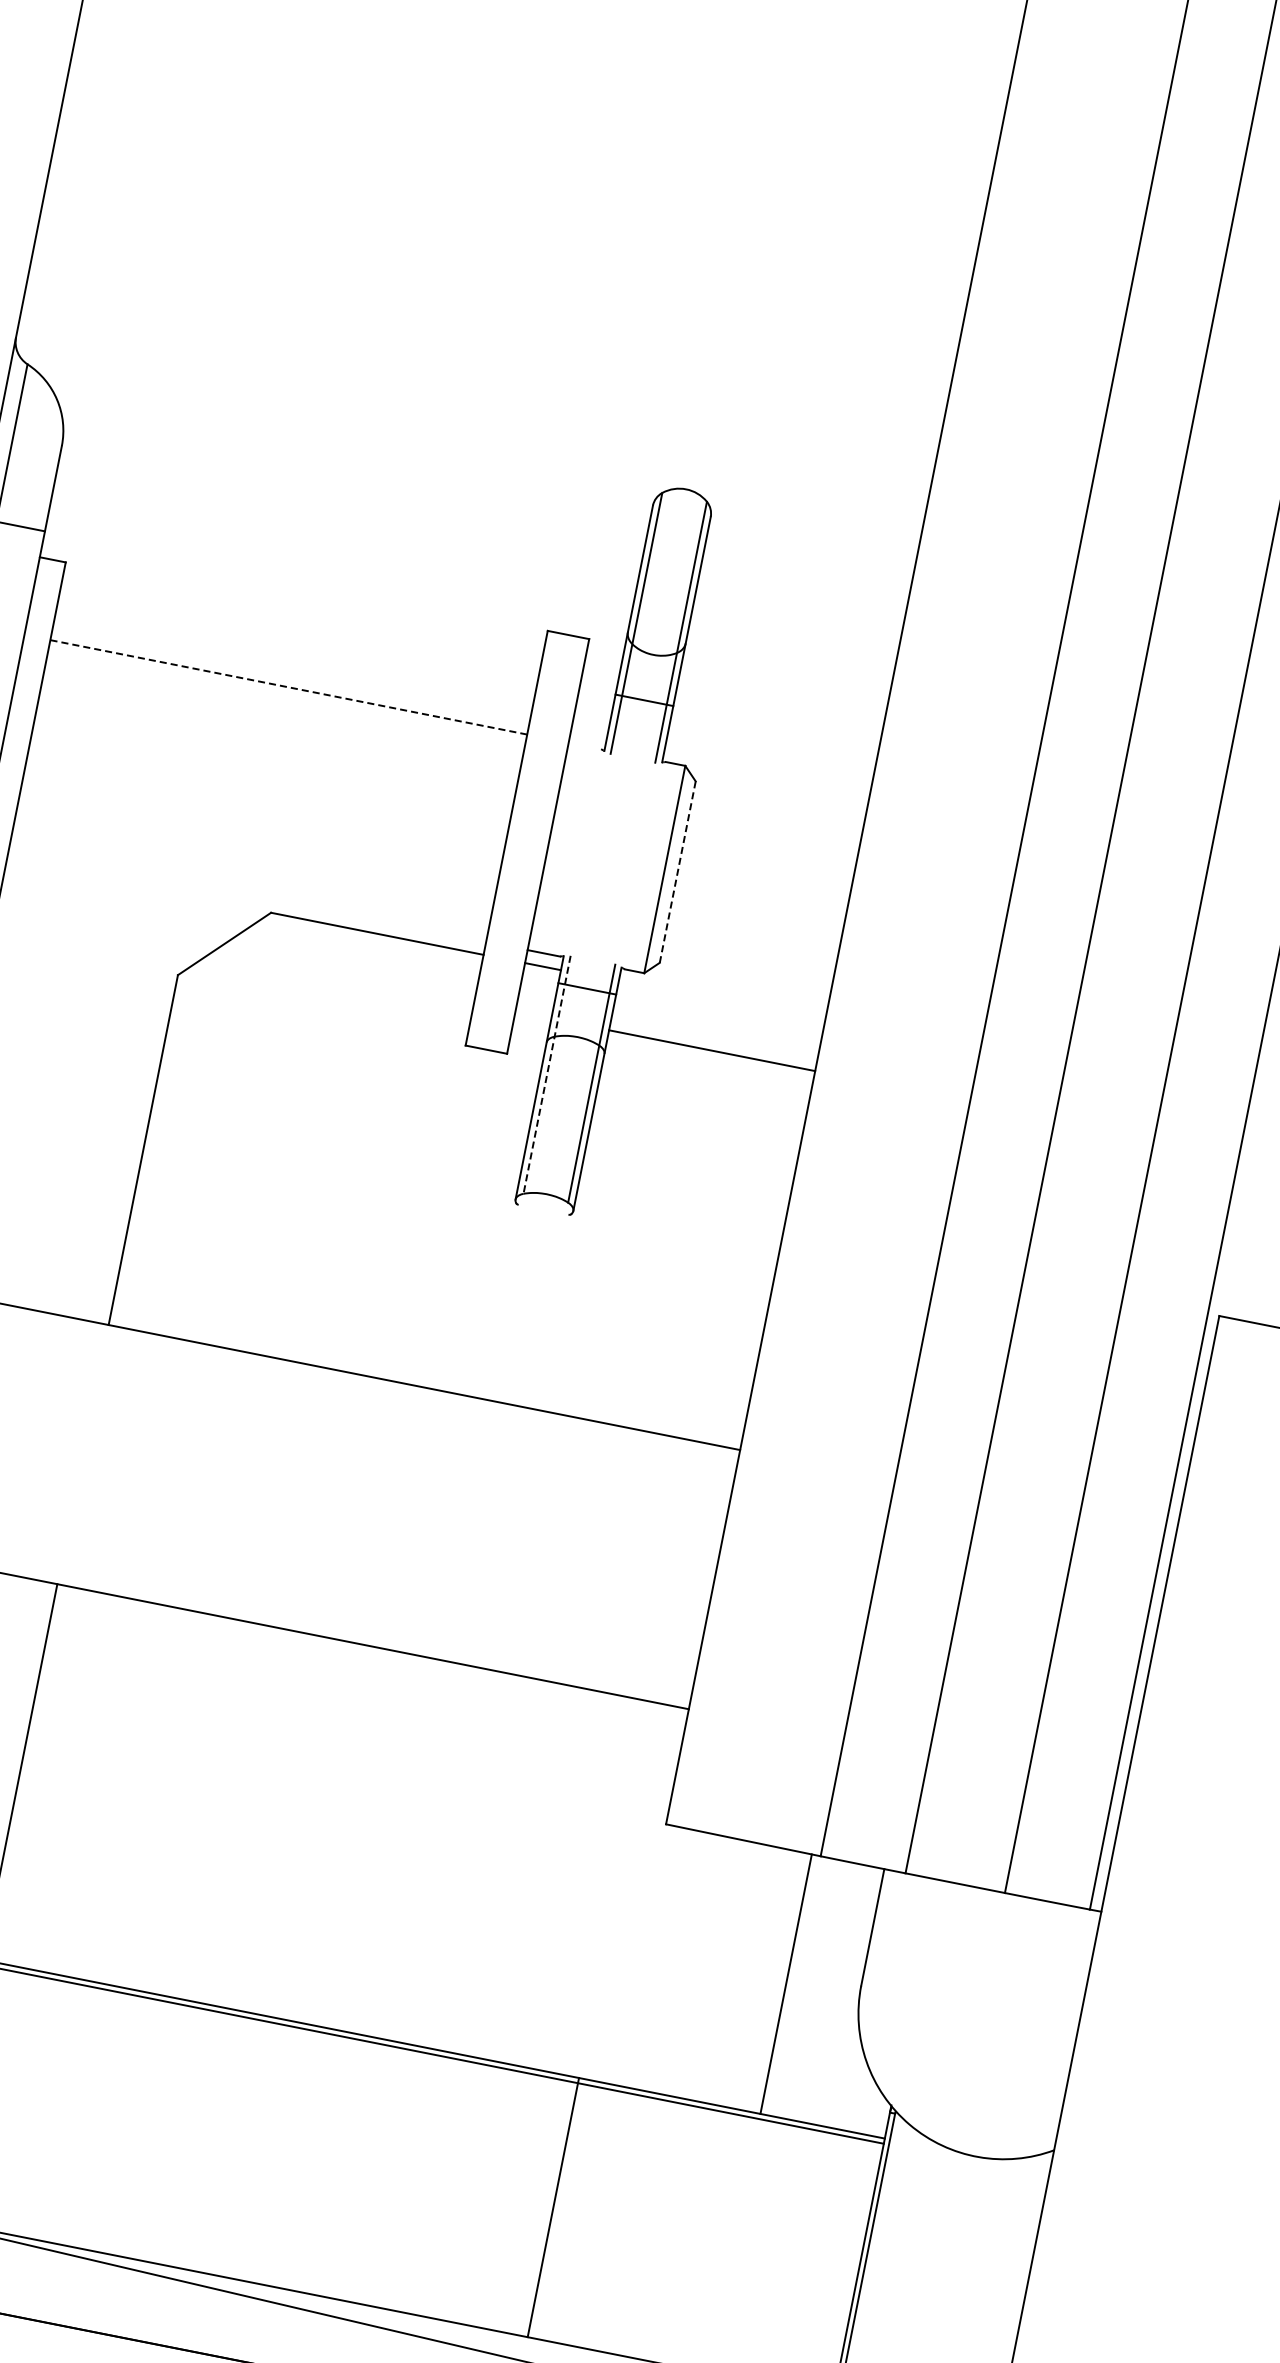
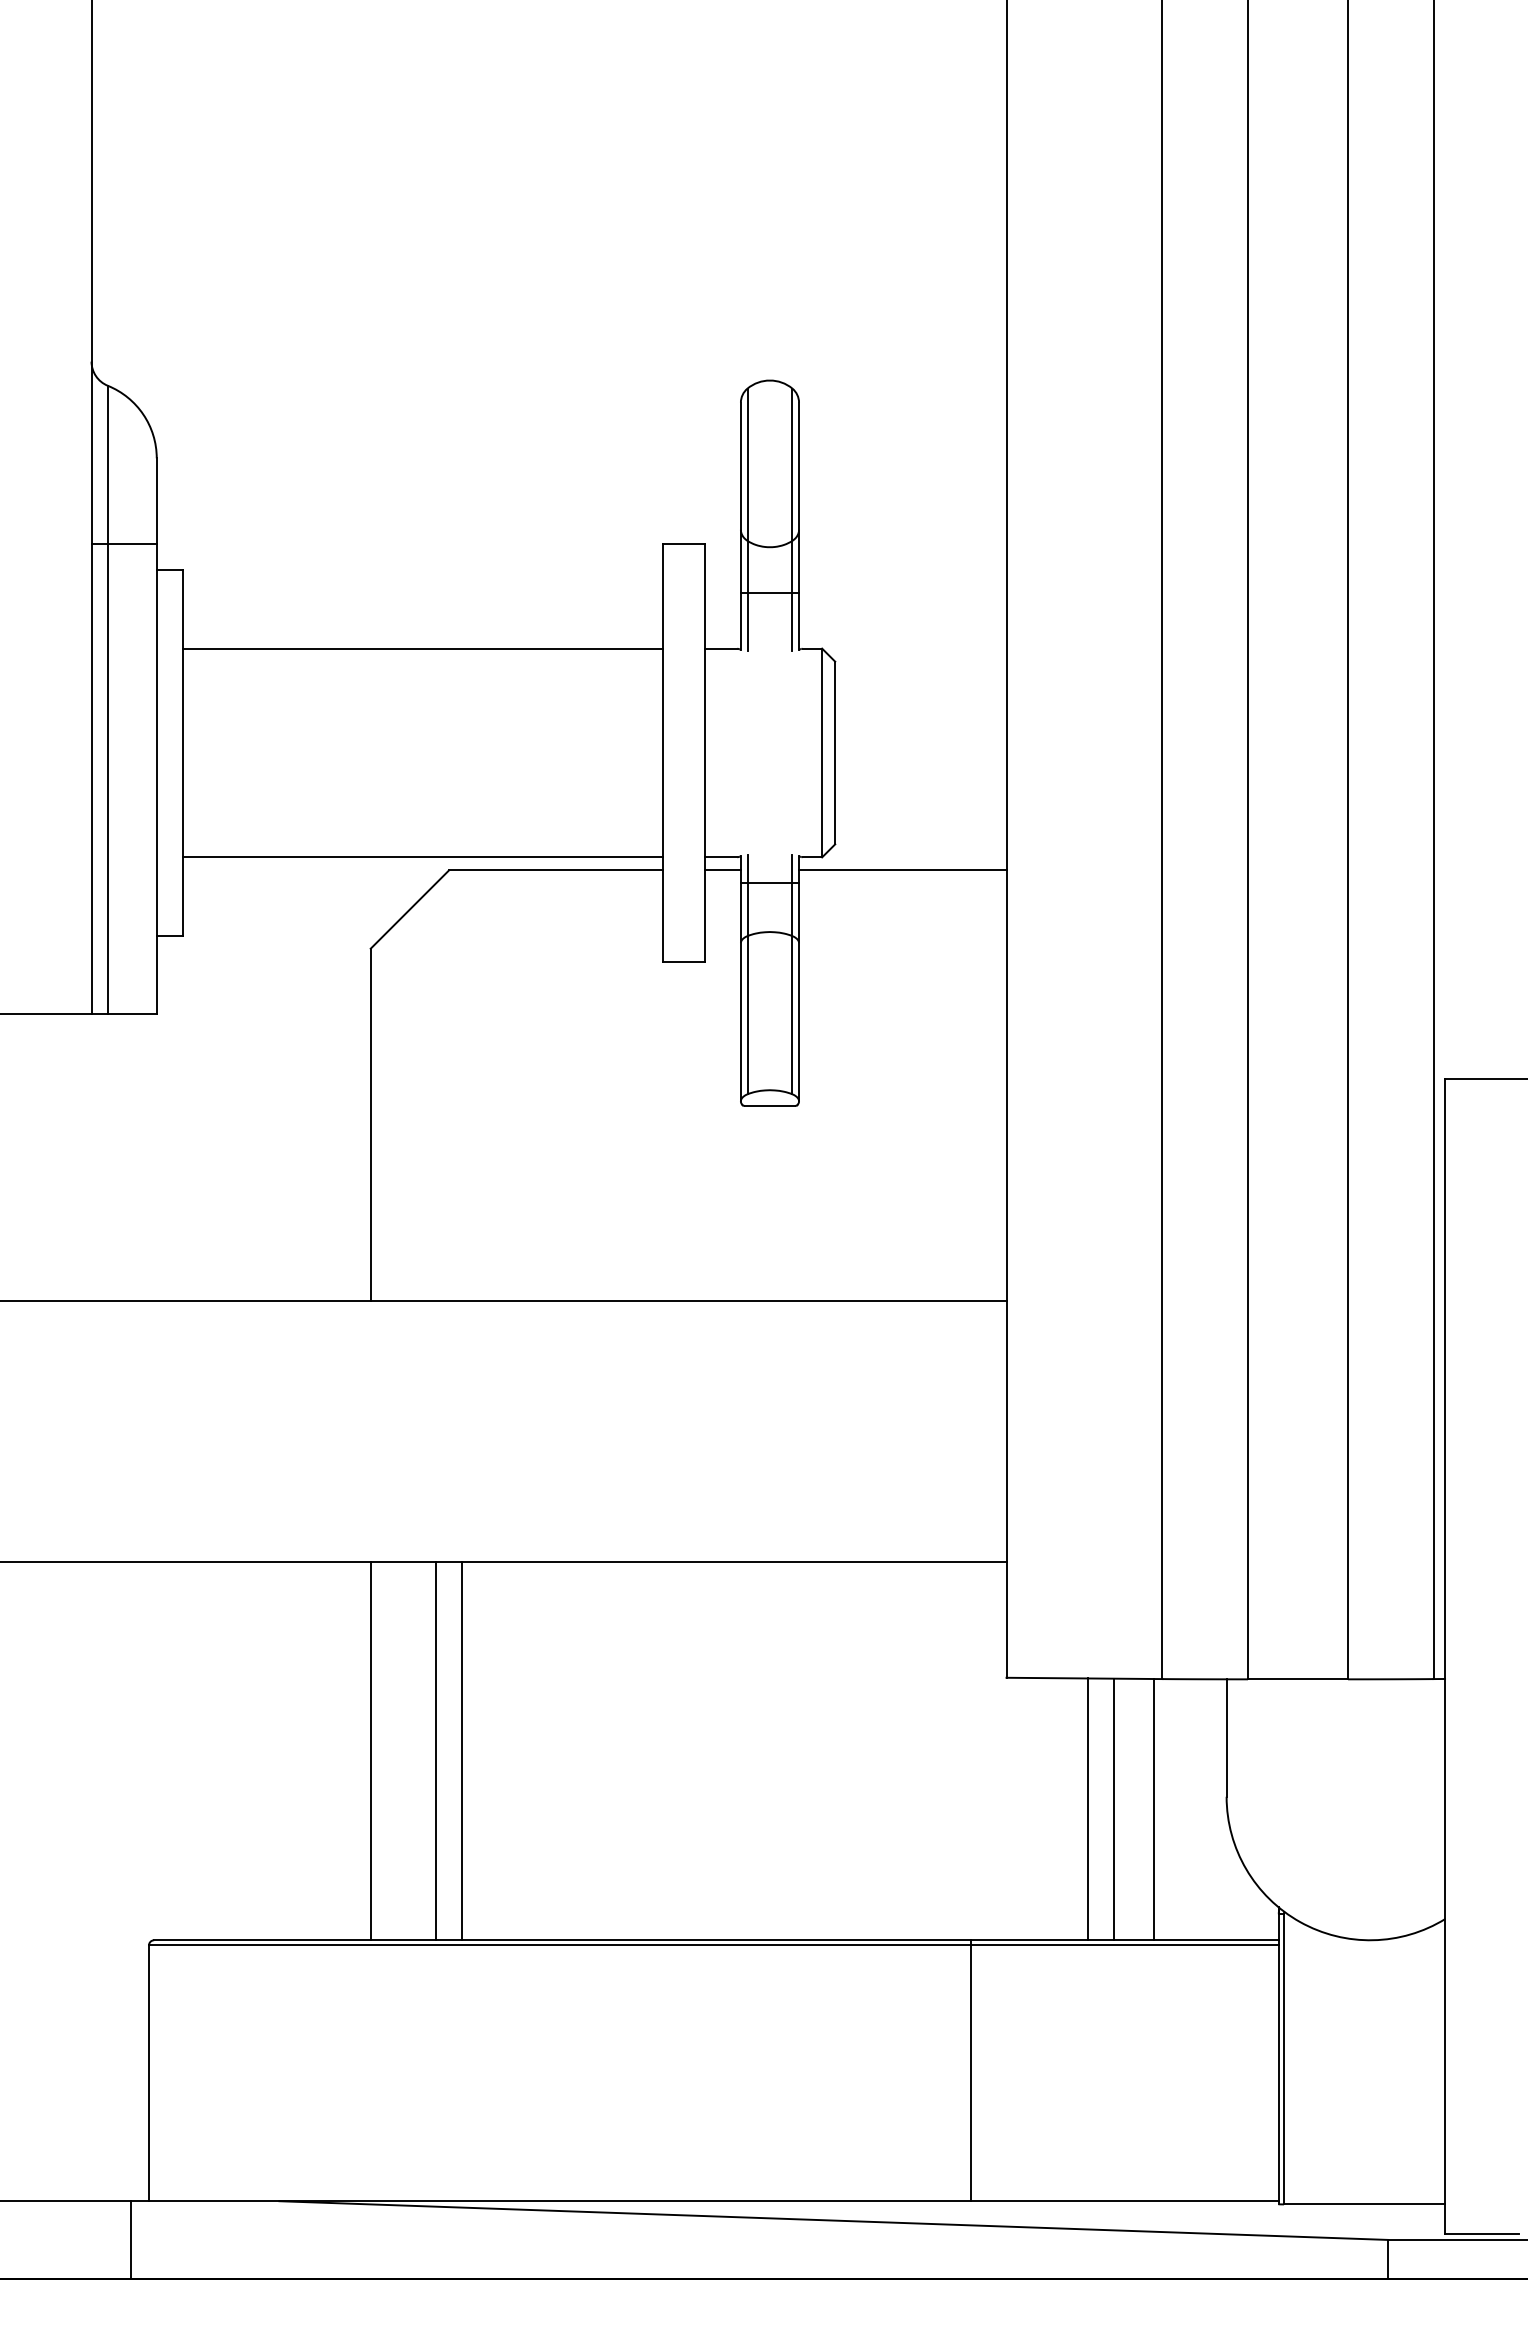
line: (288, 687) -> (422, 648), dashed -> solid
line: (584, 745) -> (720, 648), added
line: (677, 872) -> (835, 753), dashed -> solid
line: (247, 894) -> (422, 857), added
line: (711, 1050) -> (902, 870), moved
line: (547, 1074) -> (747, 974), dashed -> solid
line: (543, 1209) -> (769, 1105), added
line: (84, 1784) -> (435, 1750), added
line: (111, 1789) -> (462, 1750), added
line: (721, 1971) -> (1088, 1809), added
line: (747, 1976) -> (1114, 1809), added

